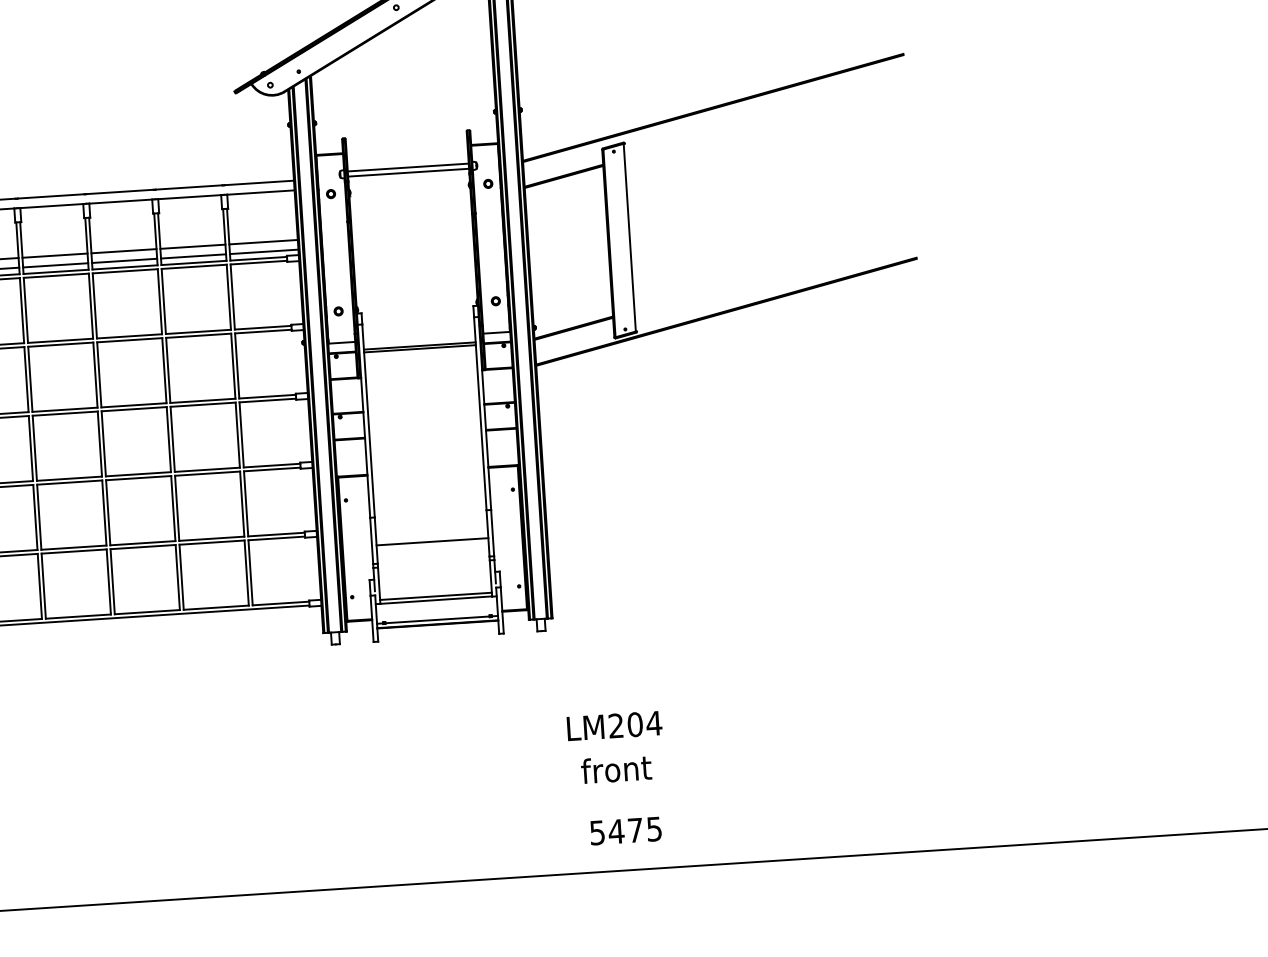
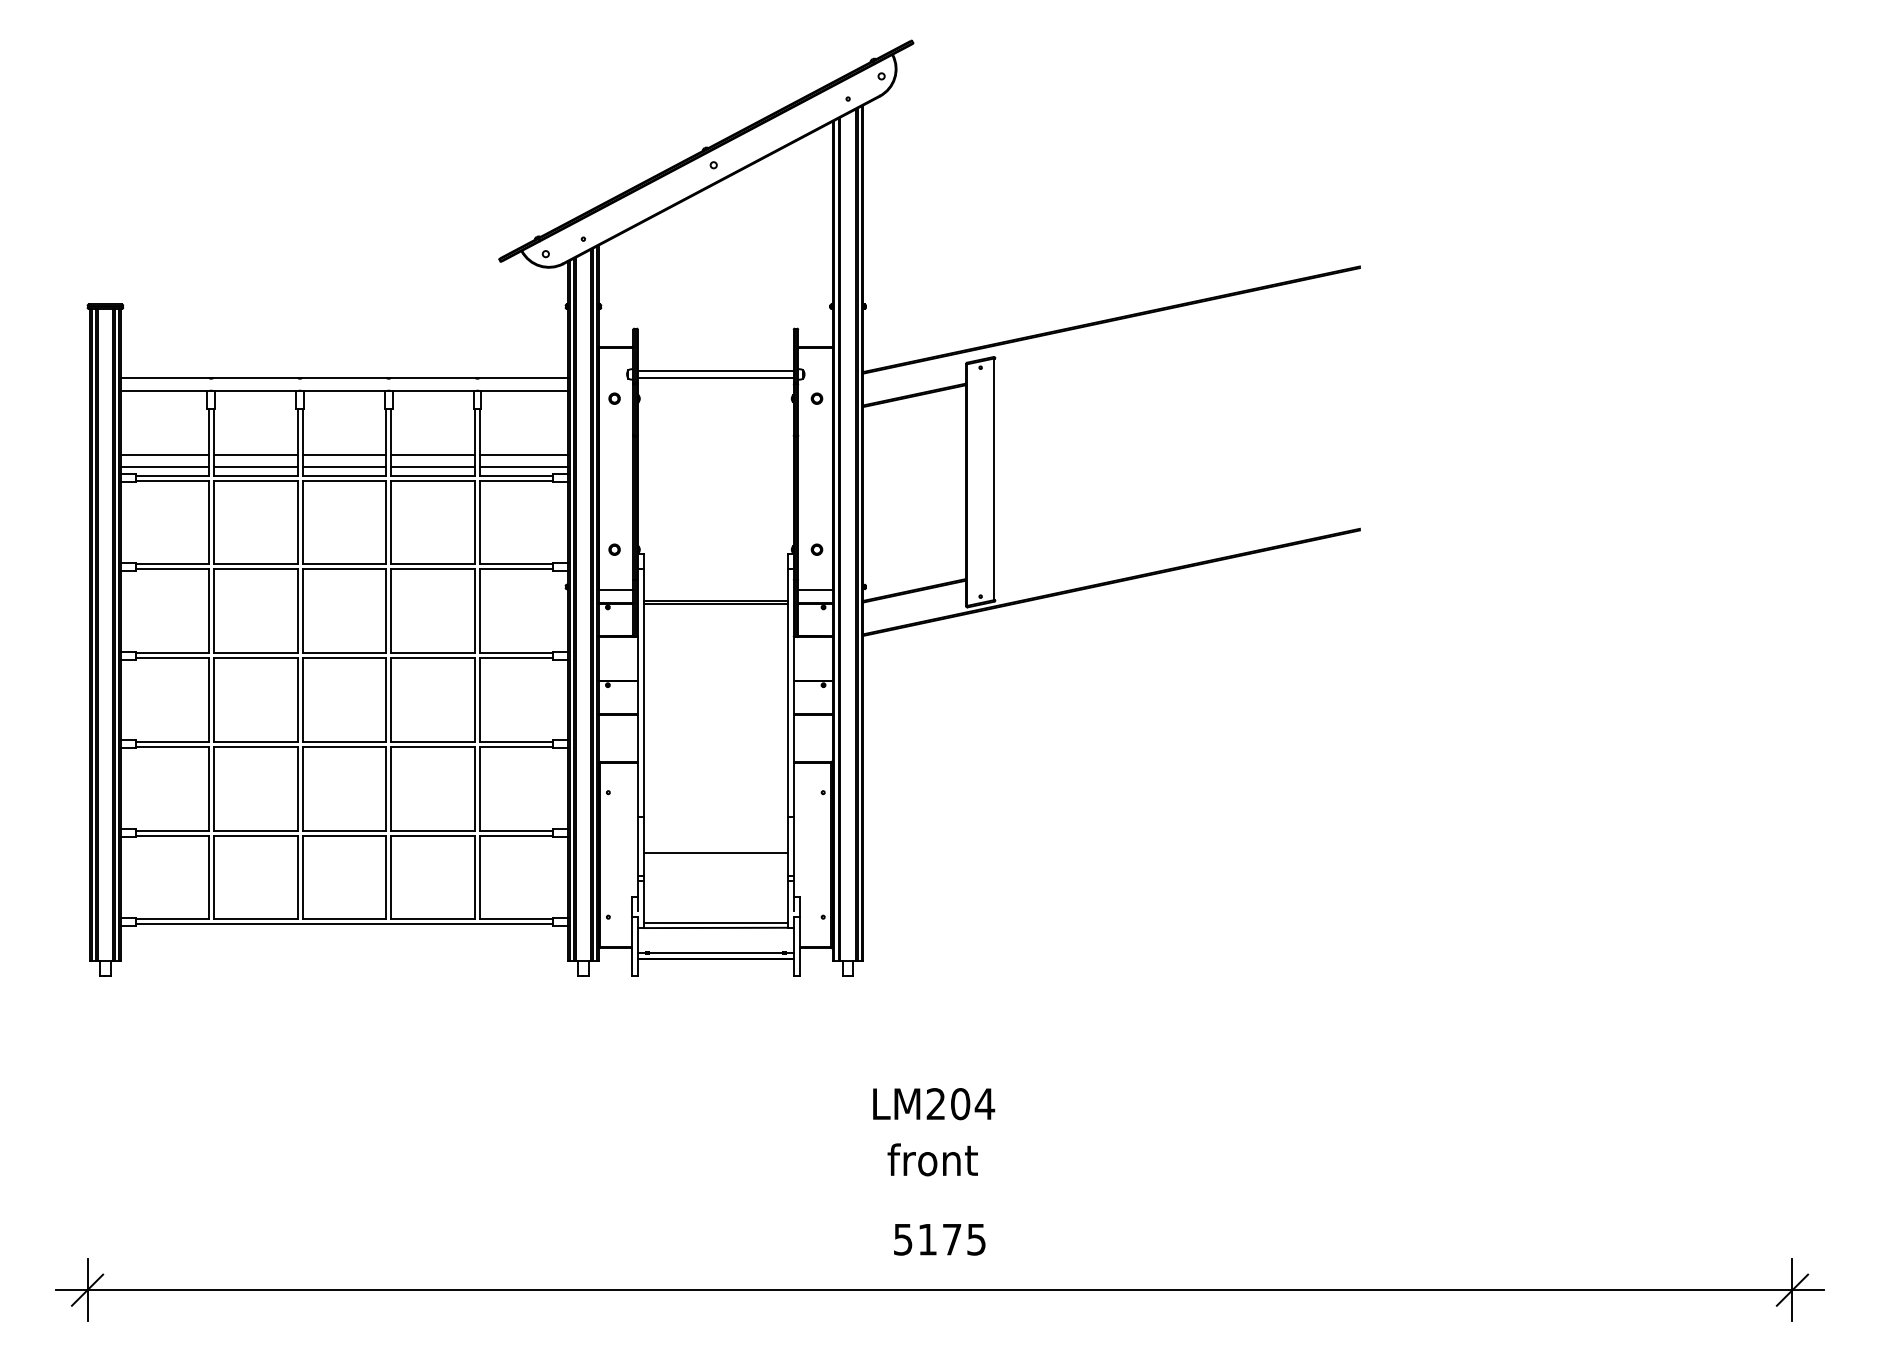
text: (616, 831) -> (927, 1239), 5475 -> 5175

